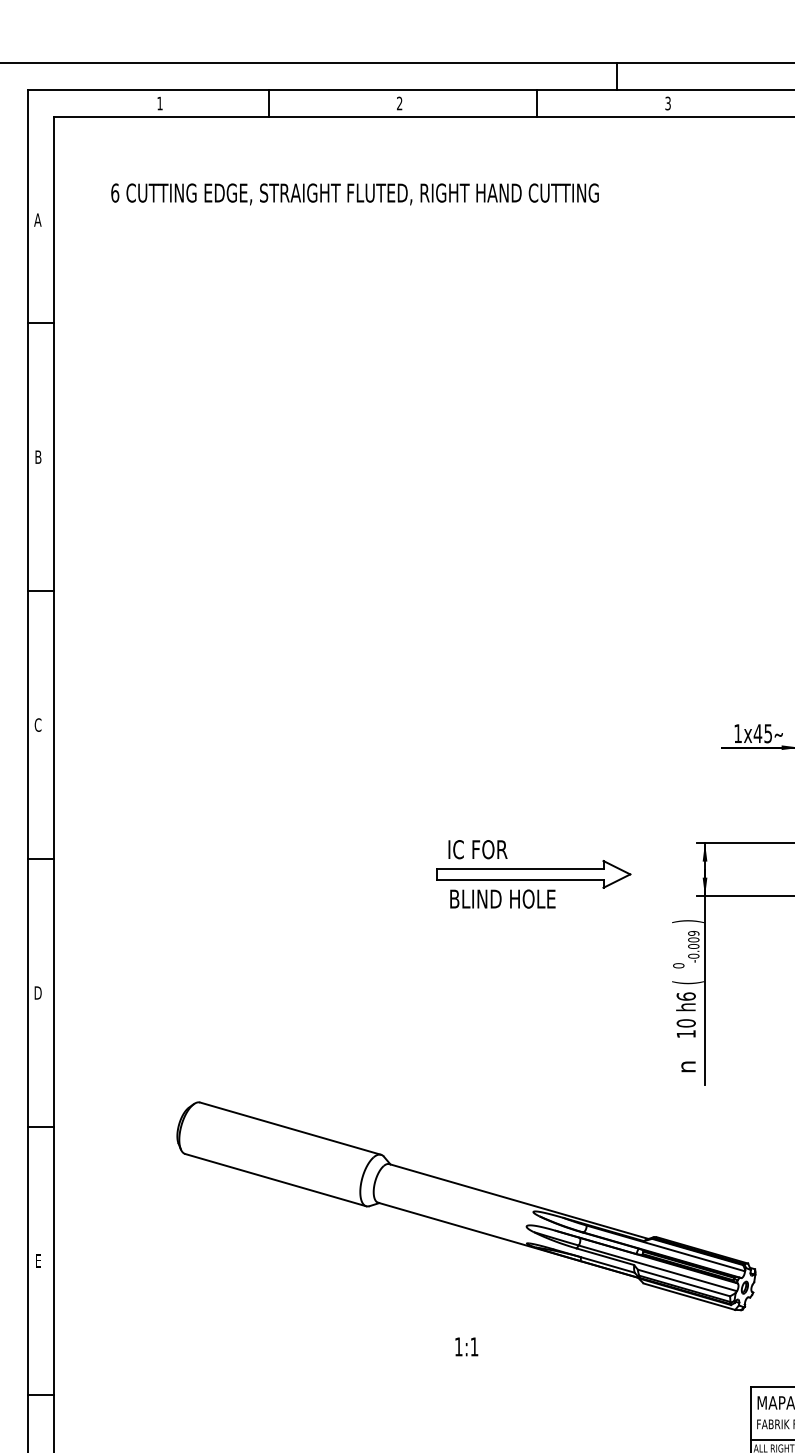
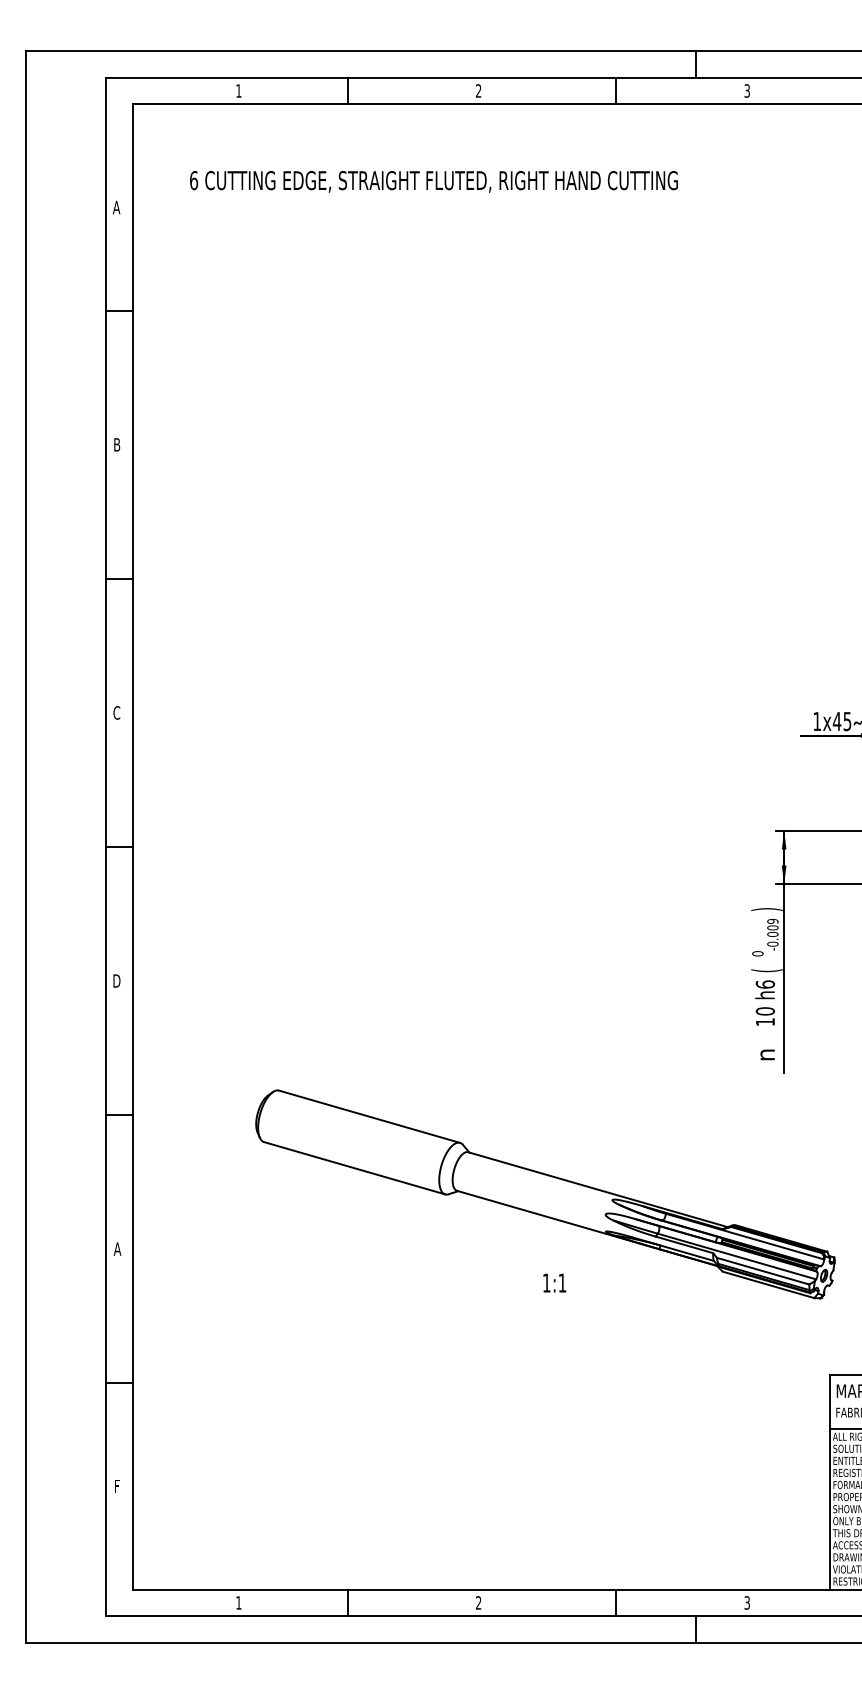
part: (533, 874) -> (612, 862), removed
text: (38, 1260) -> (117, 1248), E -> A
text: (466, 1346) -> (554, 1282), moved

